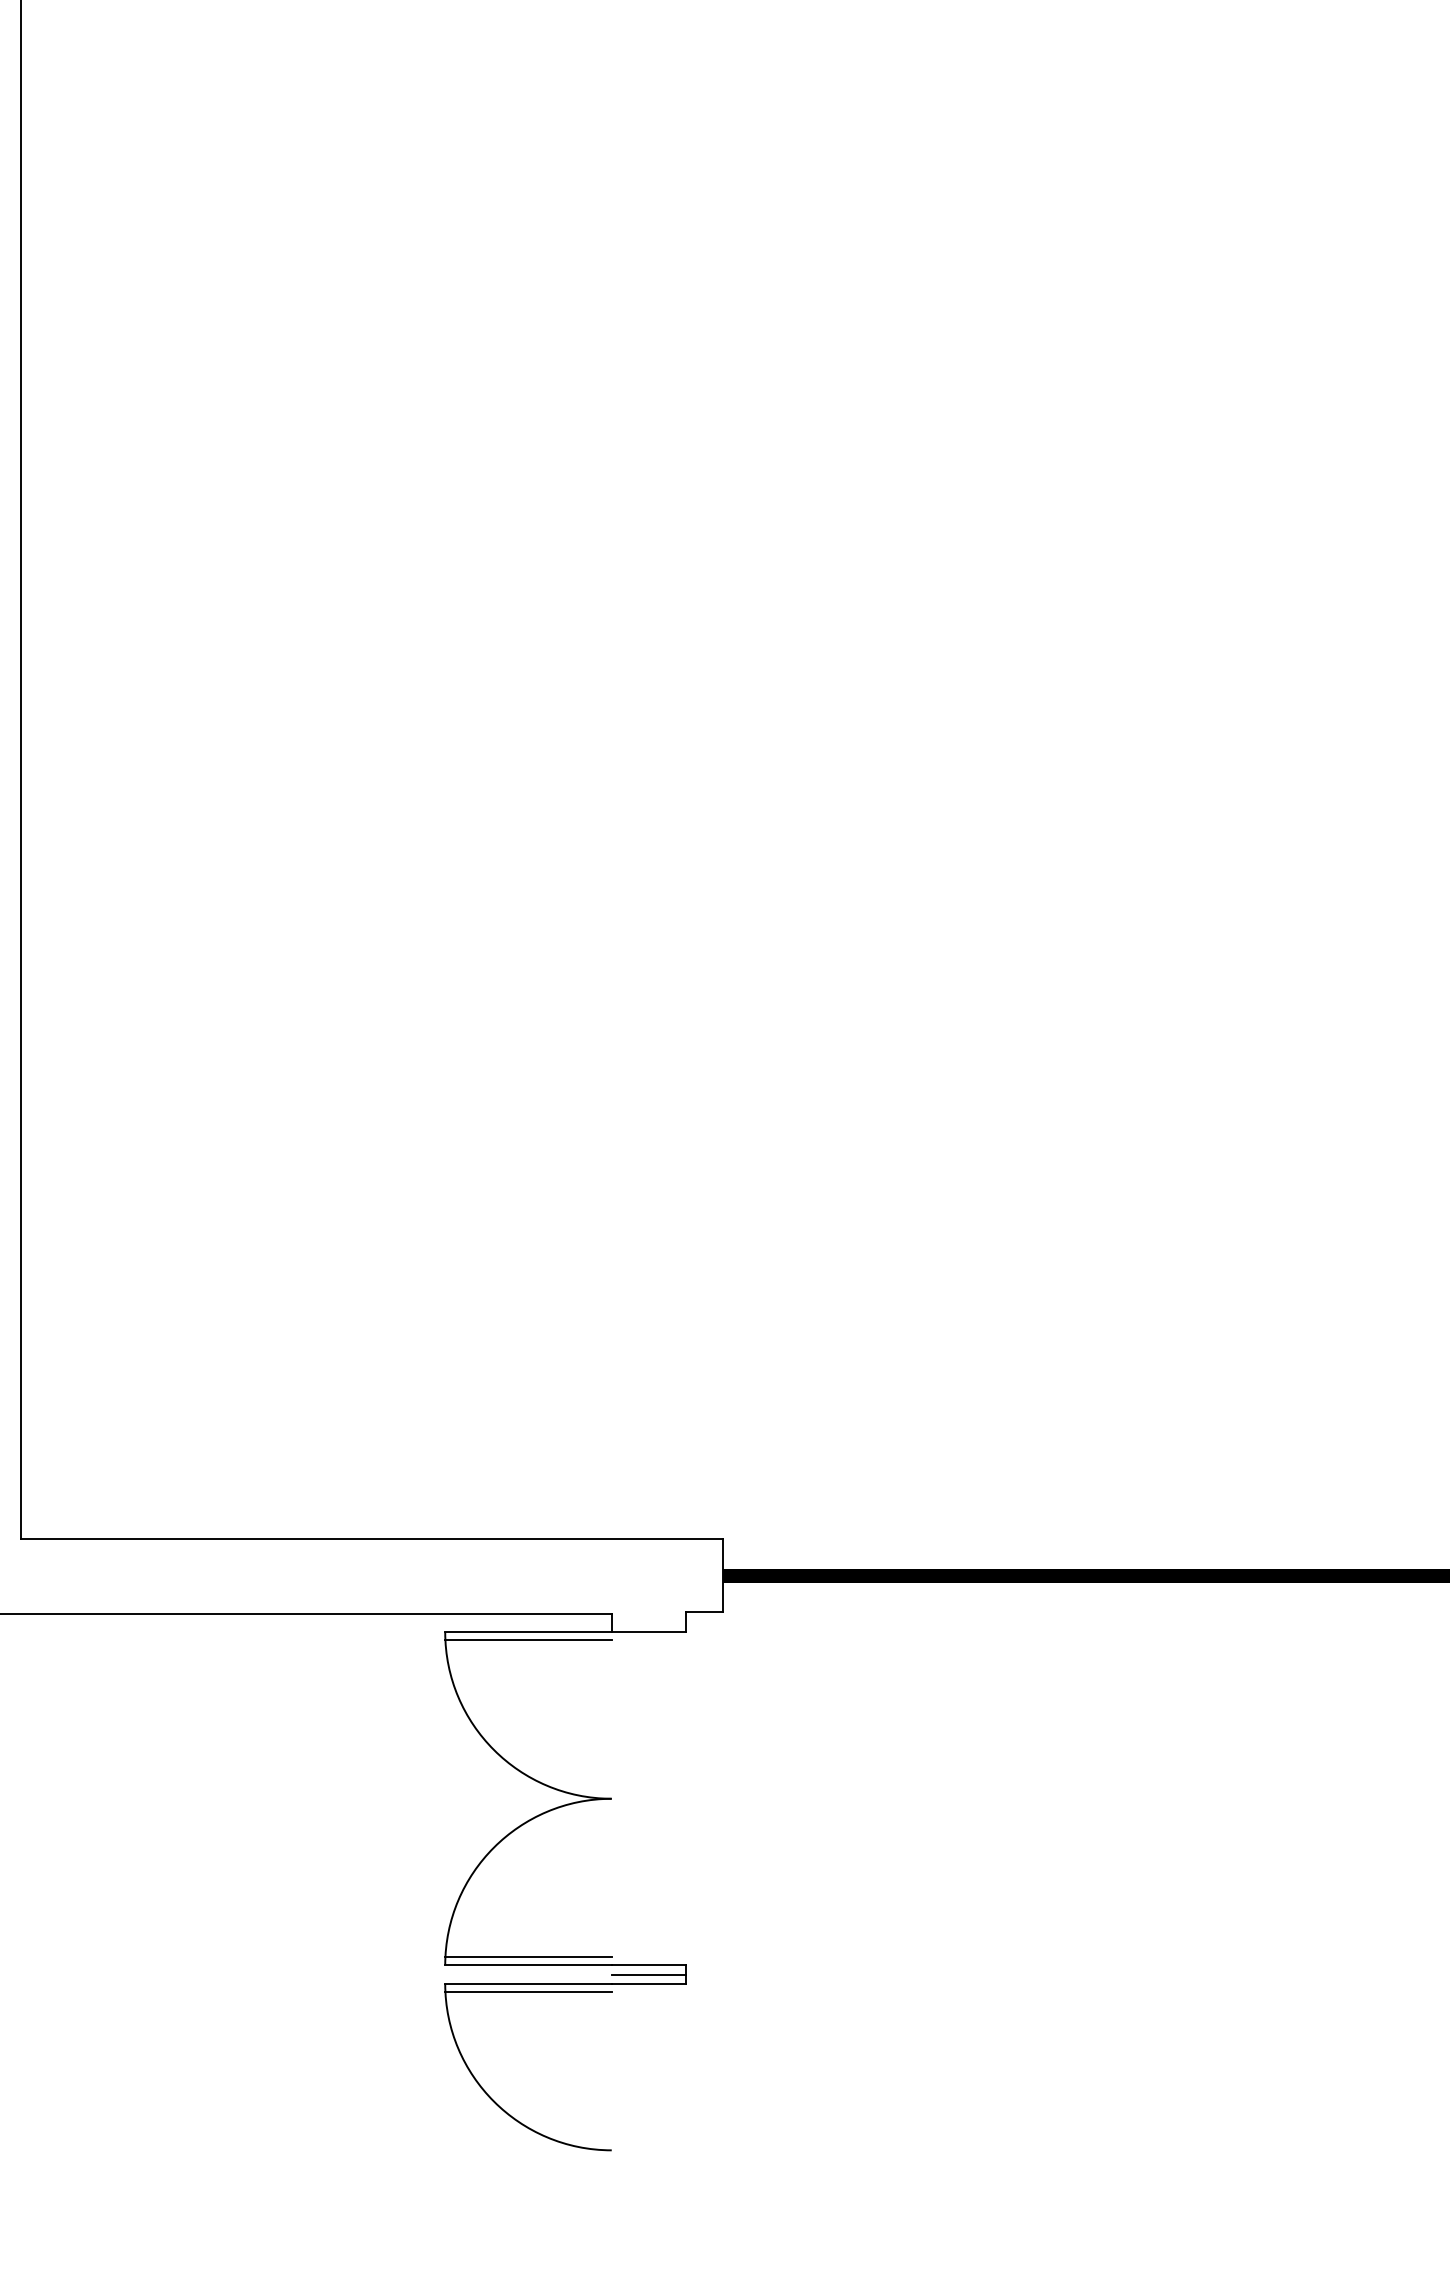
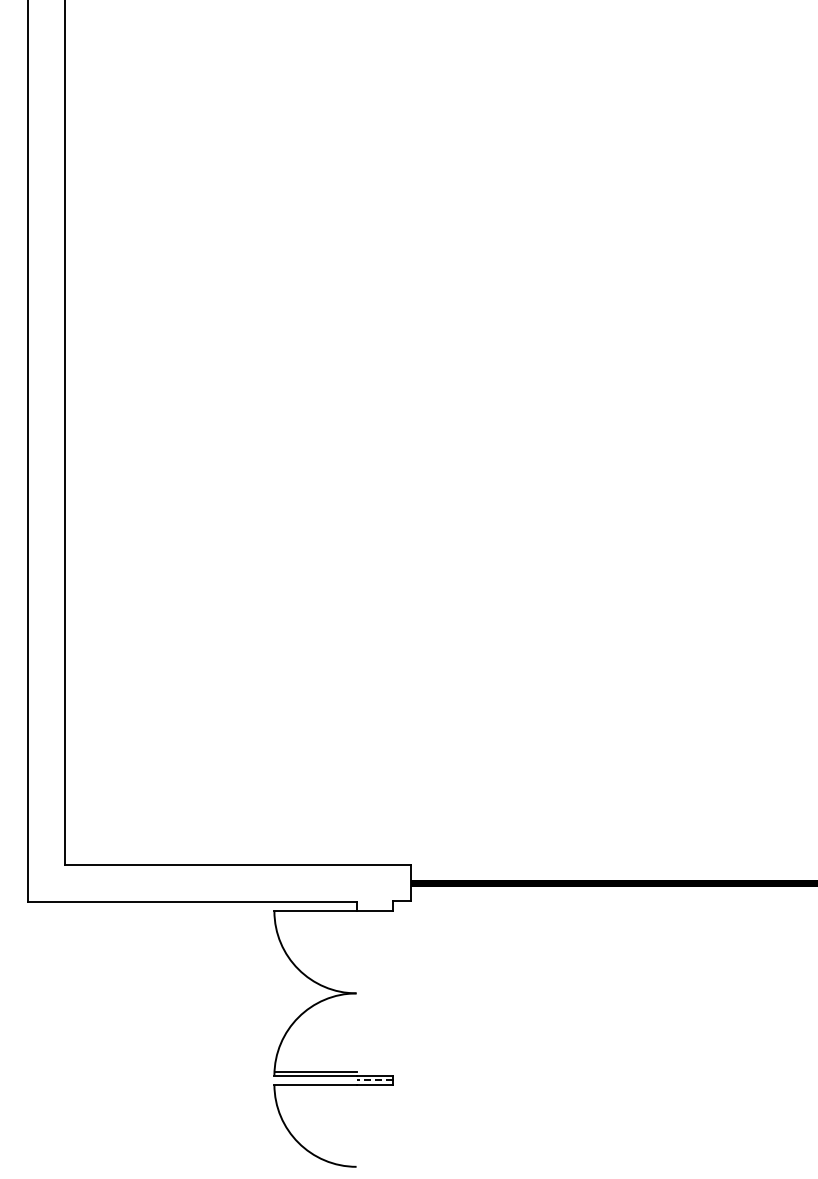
line: (528, 1640) -> (315, 915), removed
line: (648, 1975) -> (374, 1080), solid -> dashed
line: (528, 1991) -> (315, 1088), removed

